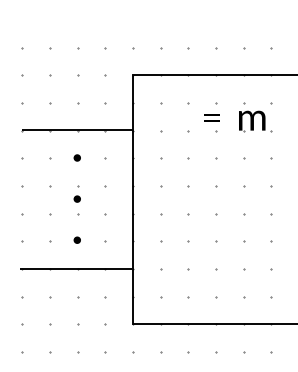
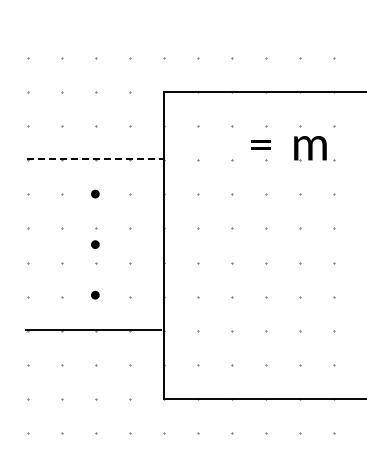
line: (77, 129) -> (95, 159), solid -> dashed

